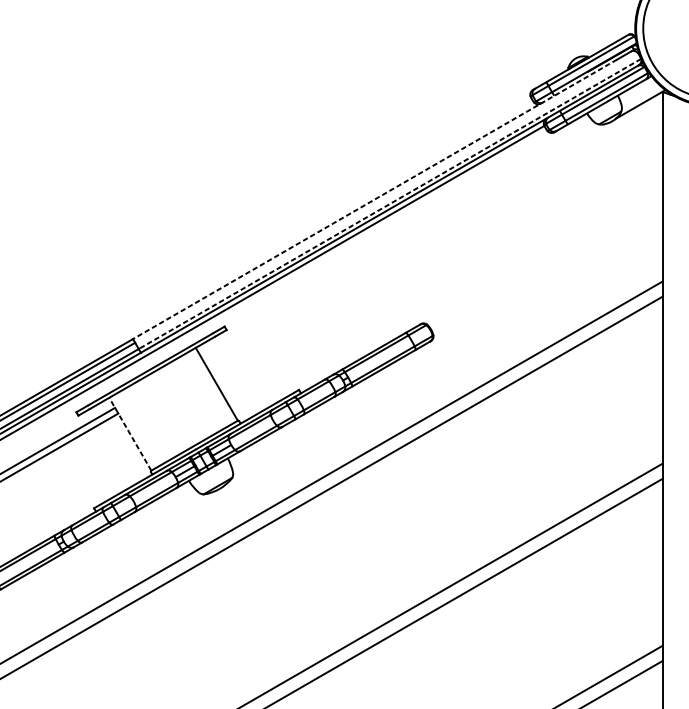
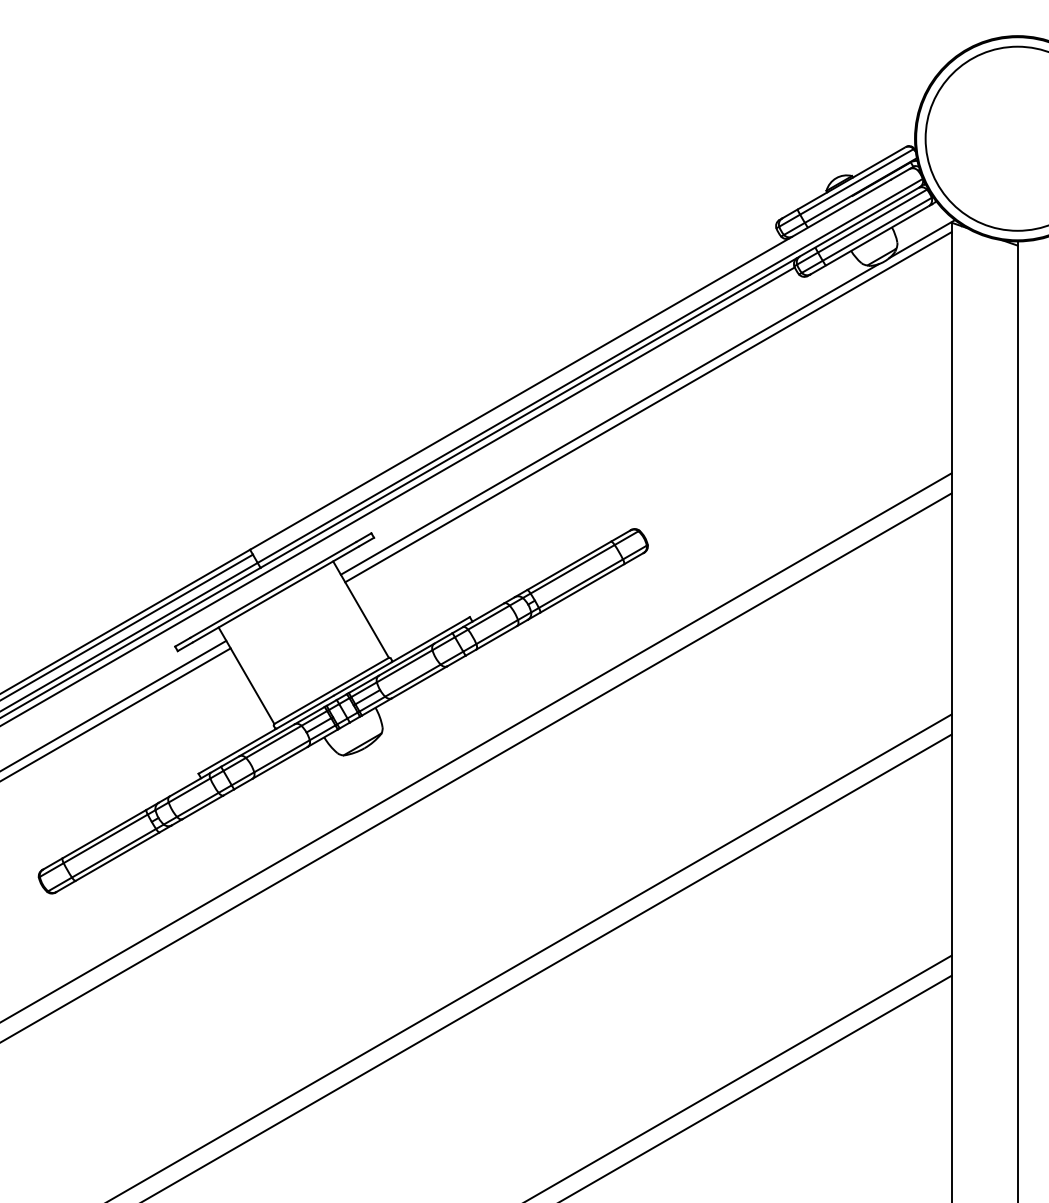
line: (375, 199) -> (570, 365), dashed -> solid
line: (390, 203) -> (590, 370), dashed -> solid
line: (433, 231) -> (648, 407), added
line: (404, 240) -> (609, 419), added
line: (130, 434) -> (246, 675), dashed -> solid

